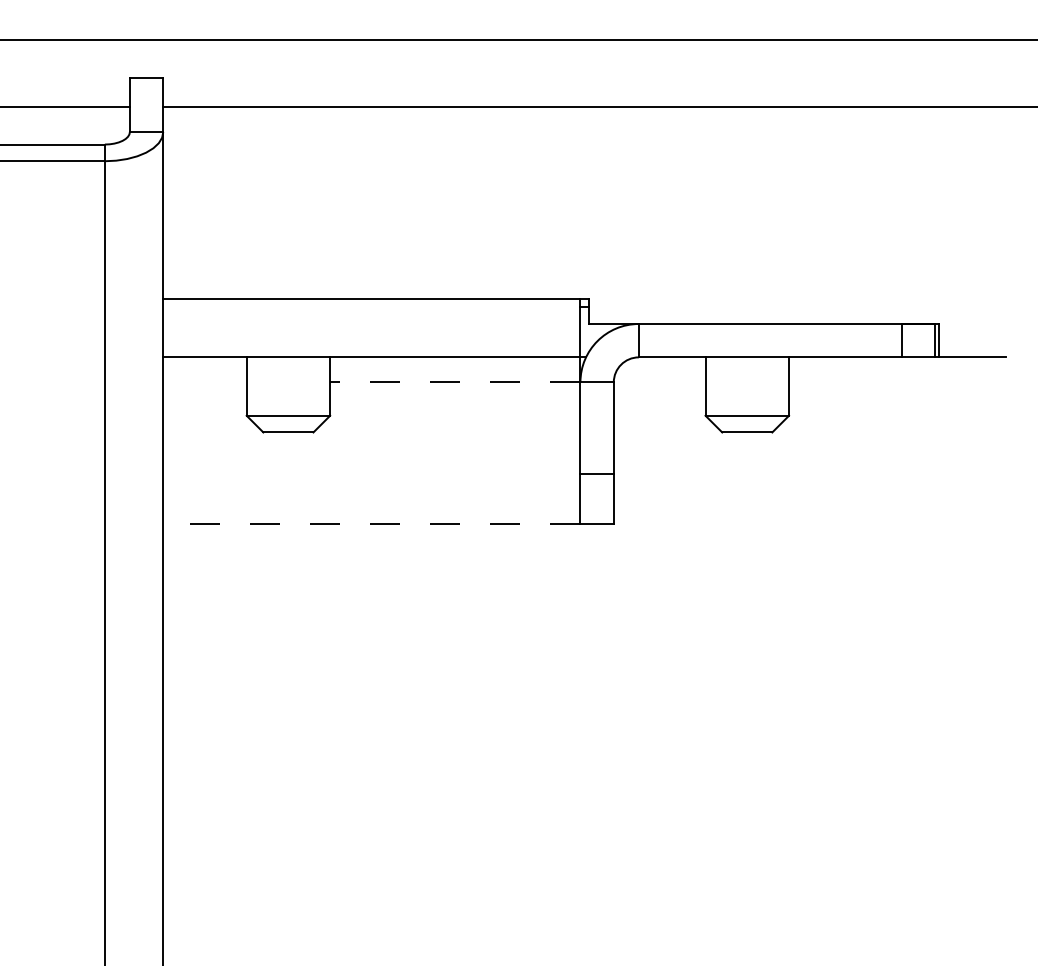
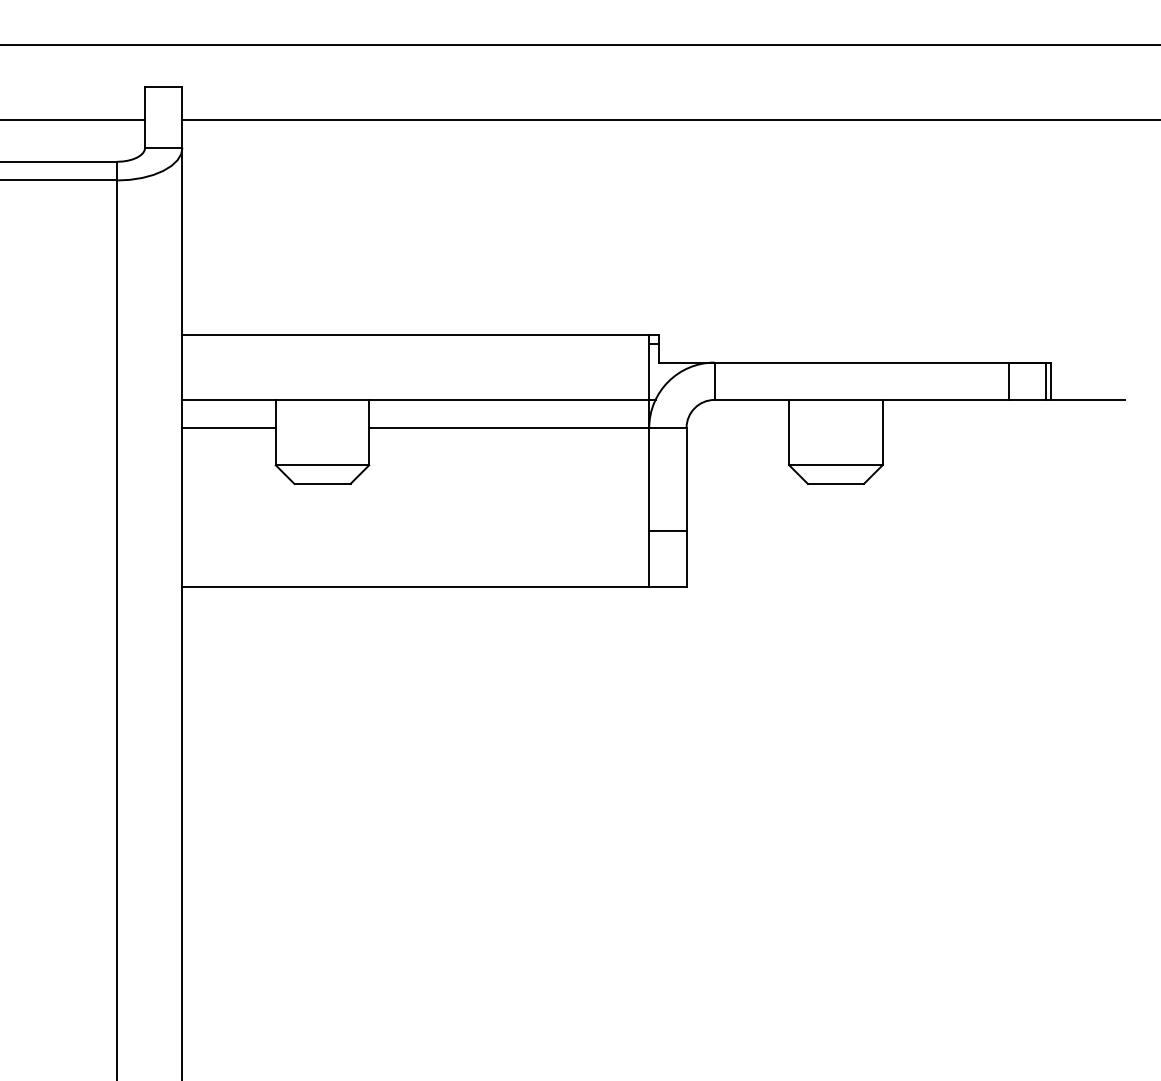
line: (204, 382) -> (228, 428), added
line: (454, 382) -> (508, 428), dashed -> solid
line: (371, 524) -> (415, 586), dashed -> solid

